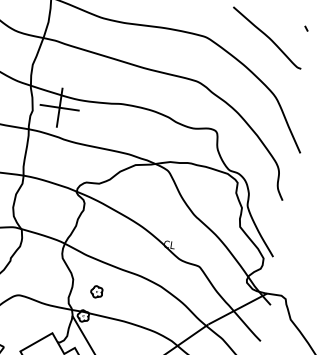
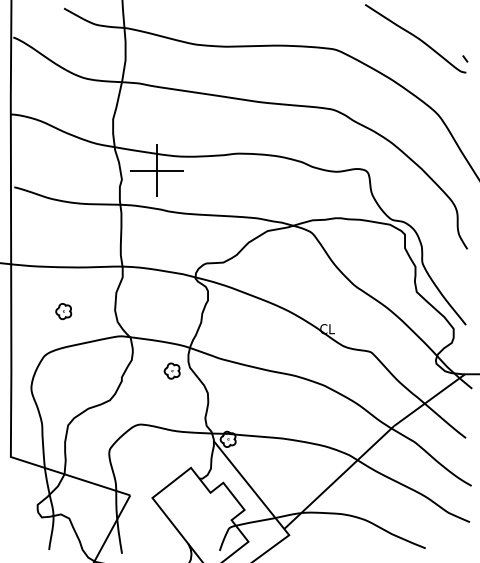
line: (306, 28) -> (465, 58), moved
part: (96, 291) -> (171, 370), moved

